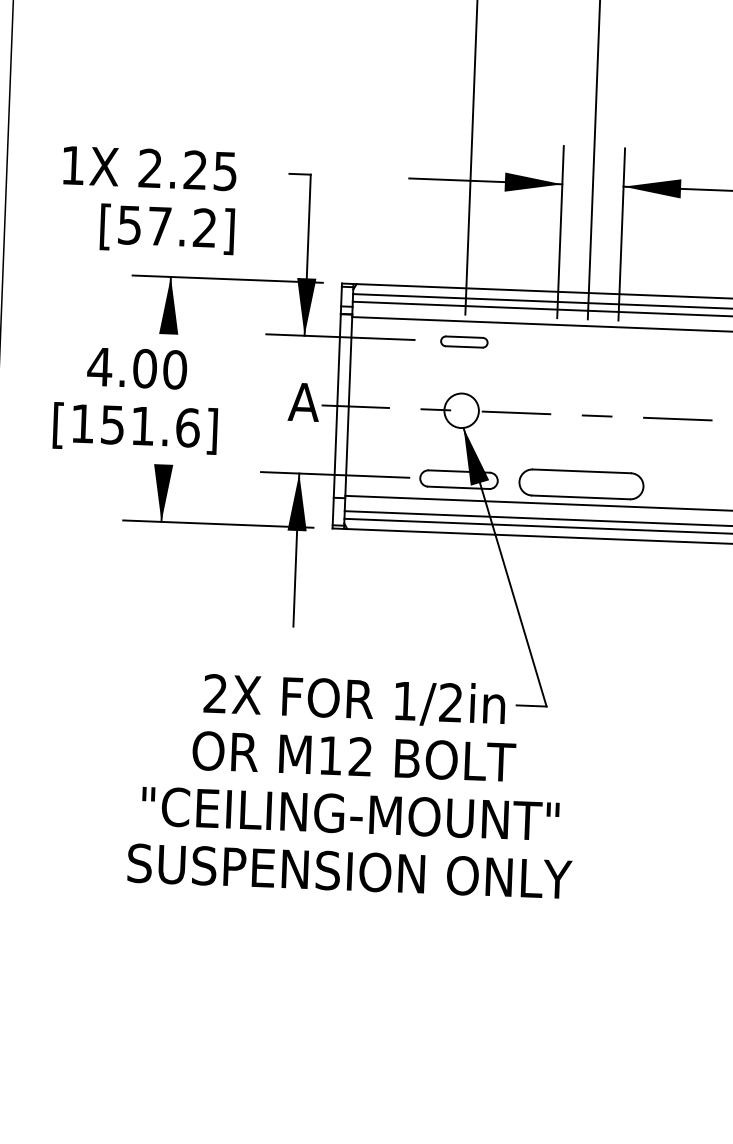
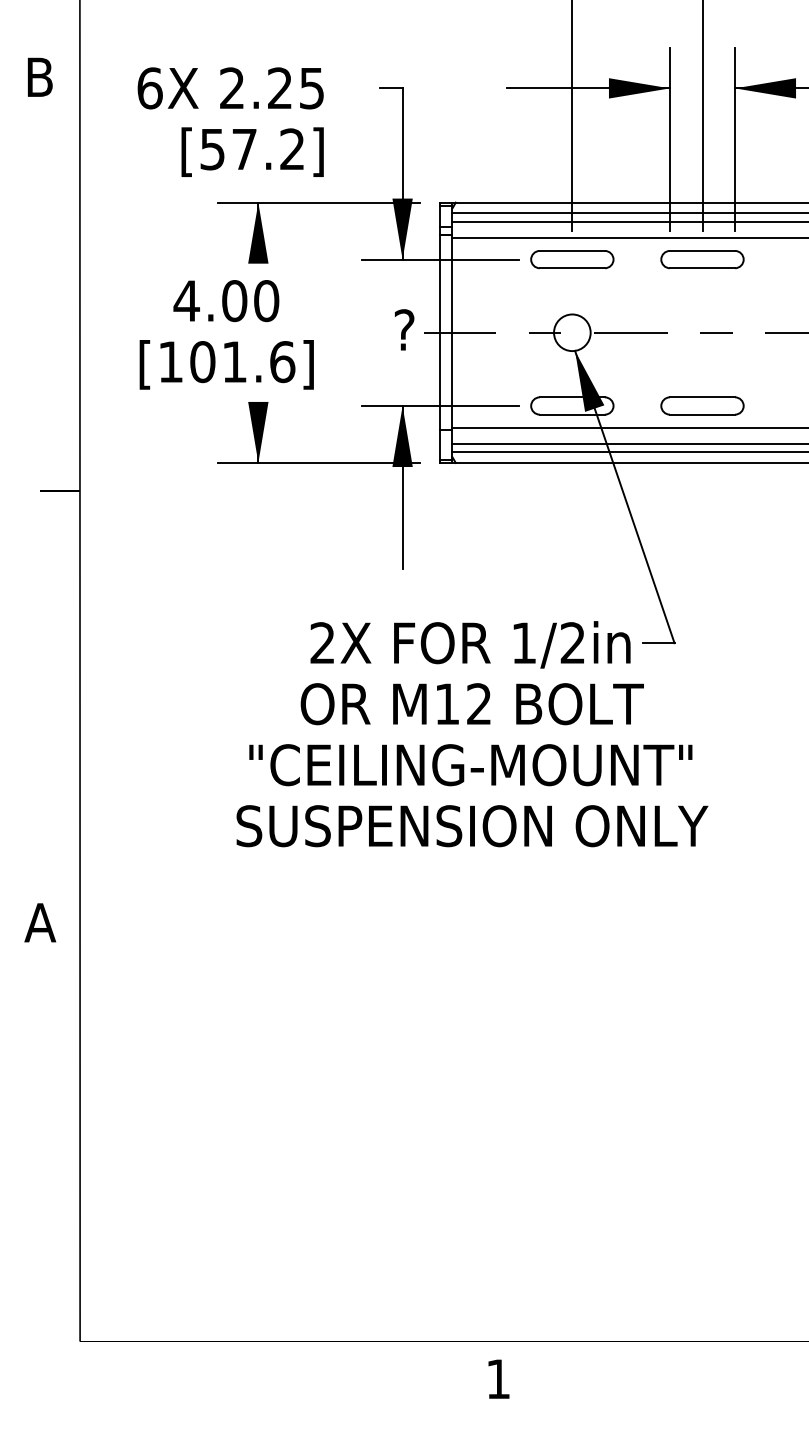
text: (72, 165) -> (149, 88), 1X -> 6X
part: (464, 341) -> (572, 259), size x1.67
part: (586, 346) -> (702, 259), added
text: (303, 401) -> (404, 329), A -> ?
text: (112, 425) -> (202, 362), [151.6] -> [101.6]
part: (581, 483) -> (702, 405), size x0.62

